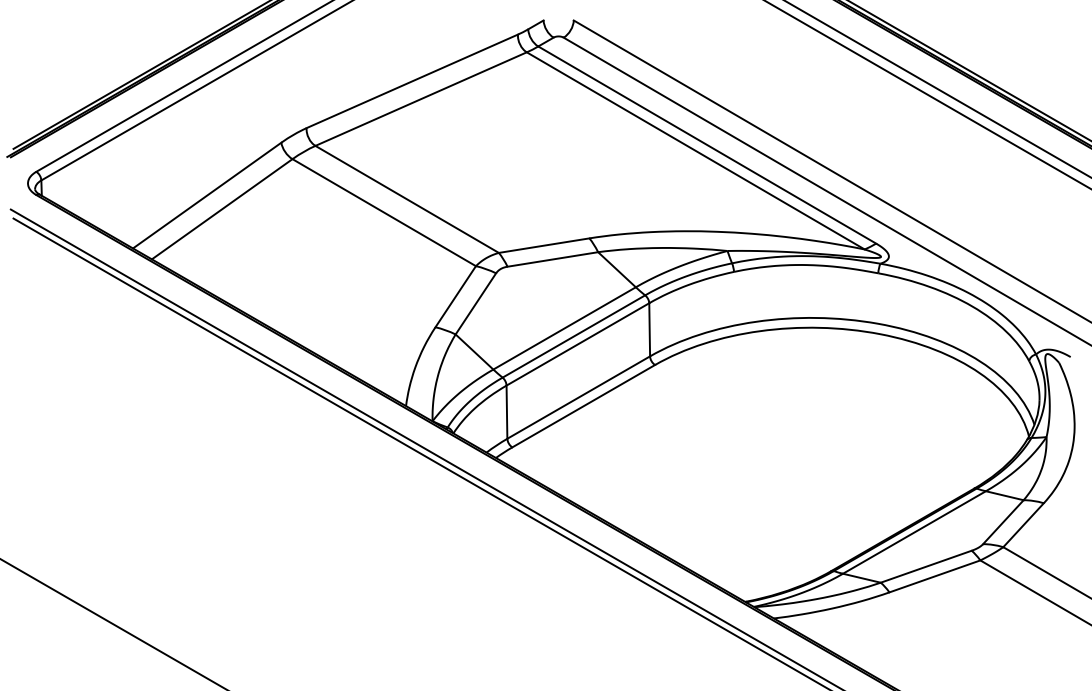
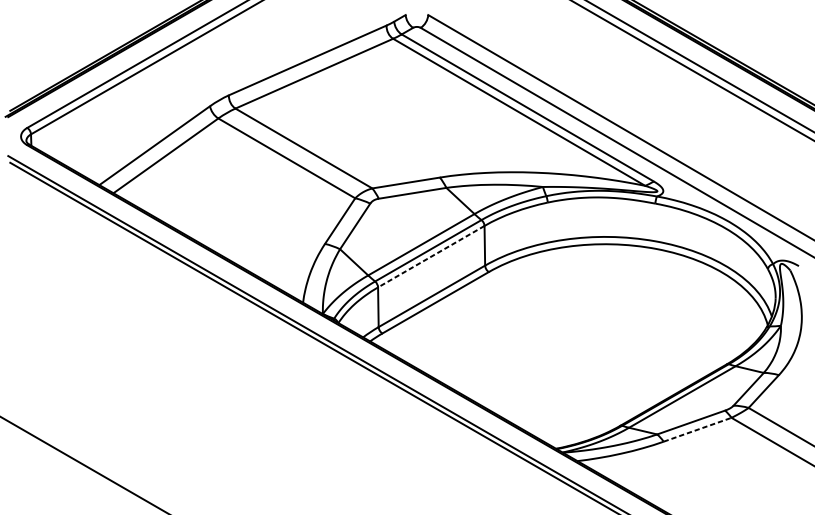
line: (577, 344) -> (430, 256), solid -> dashed
line: (935, 576) -> (698, 429), solid -> dashed

